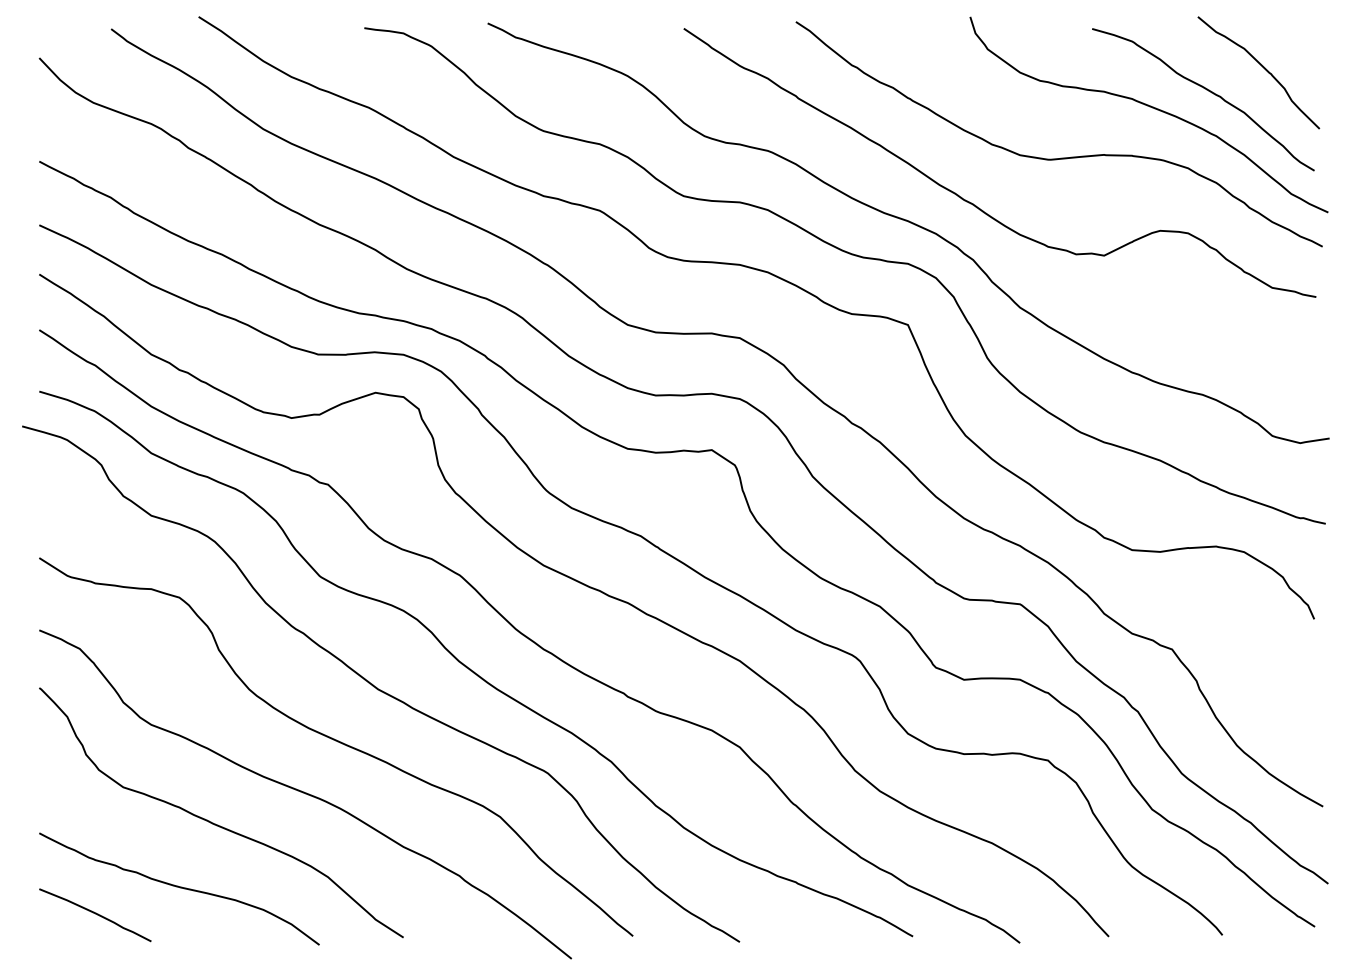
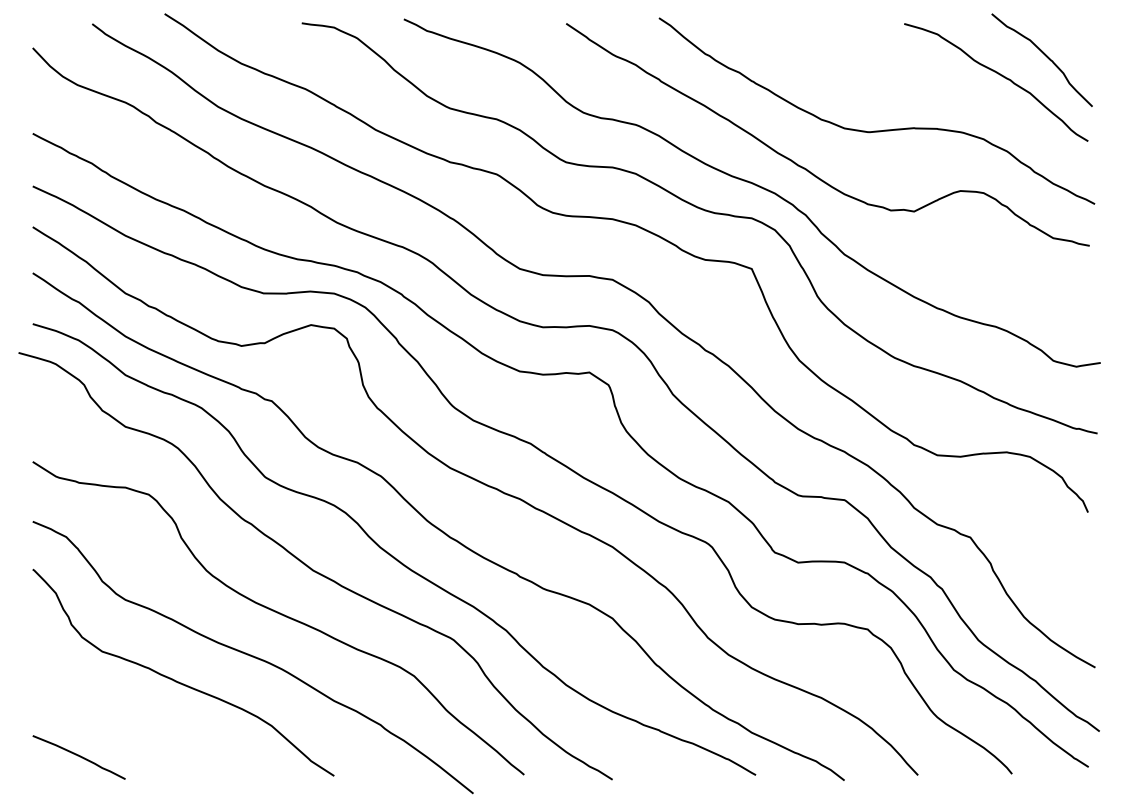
curve: (1149, 107) -> (951, 88), removed
curve: (179, 887) -> (148, 734), removed

